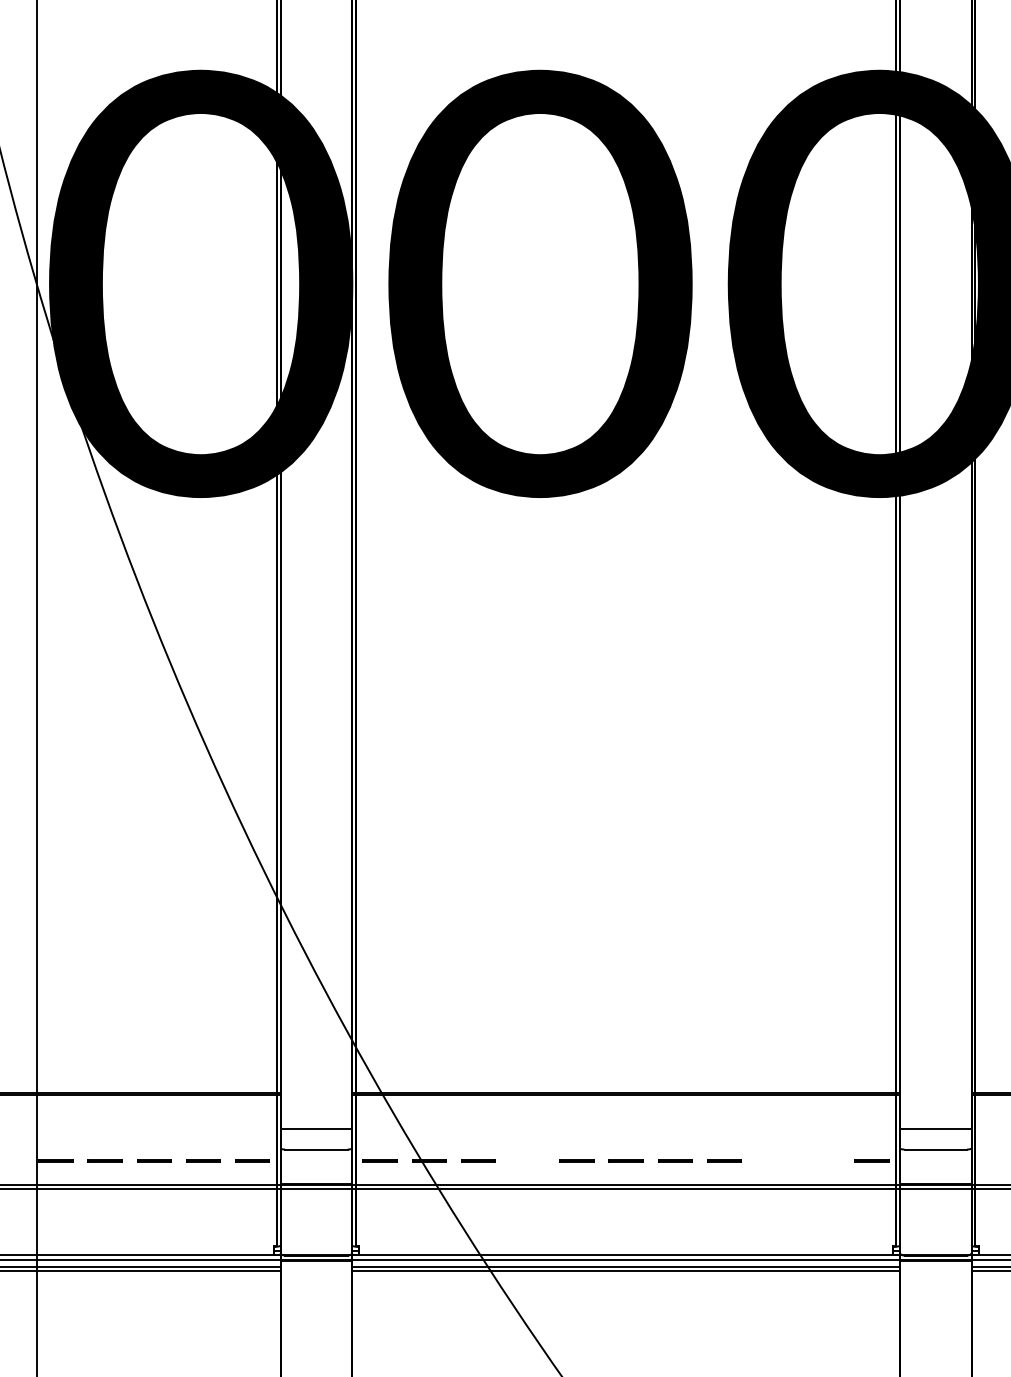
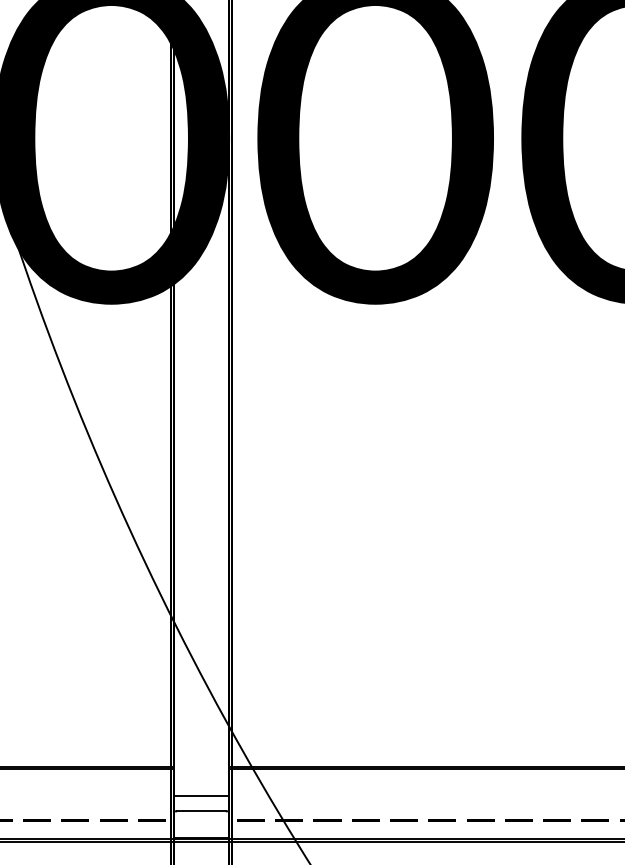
line: (527, 1160) -> (365, 819), added
line: (773, 1160) -> (556, 819), added
line: (822, 1160) -> (595, 819), added

